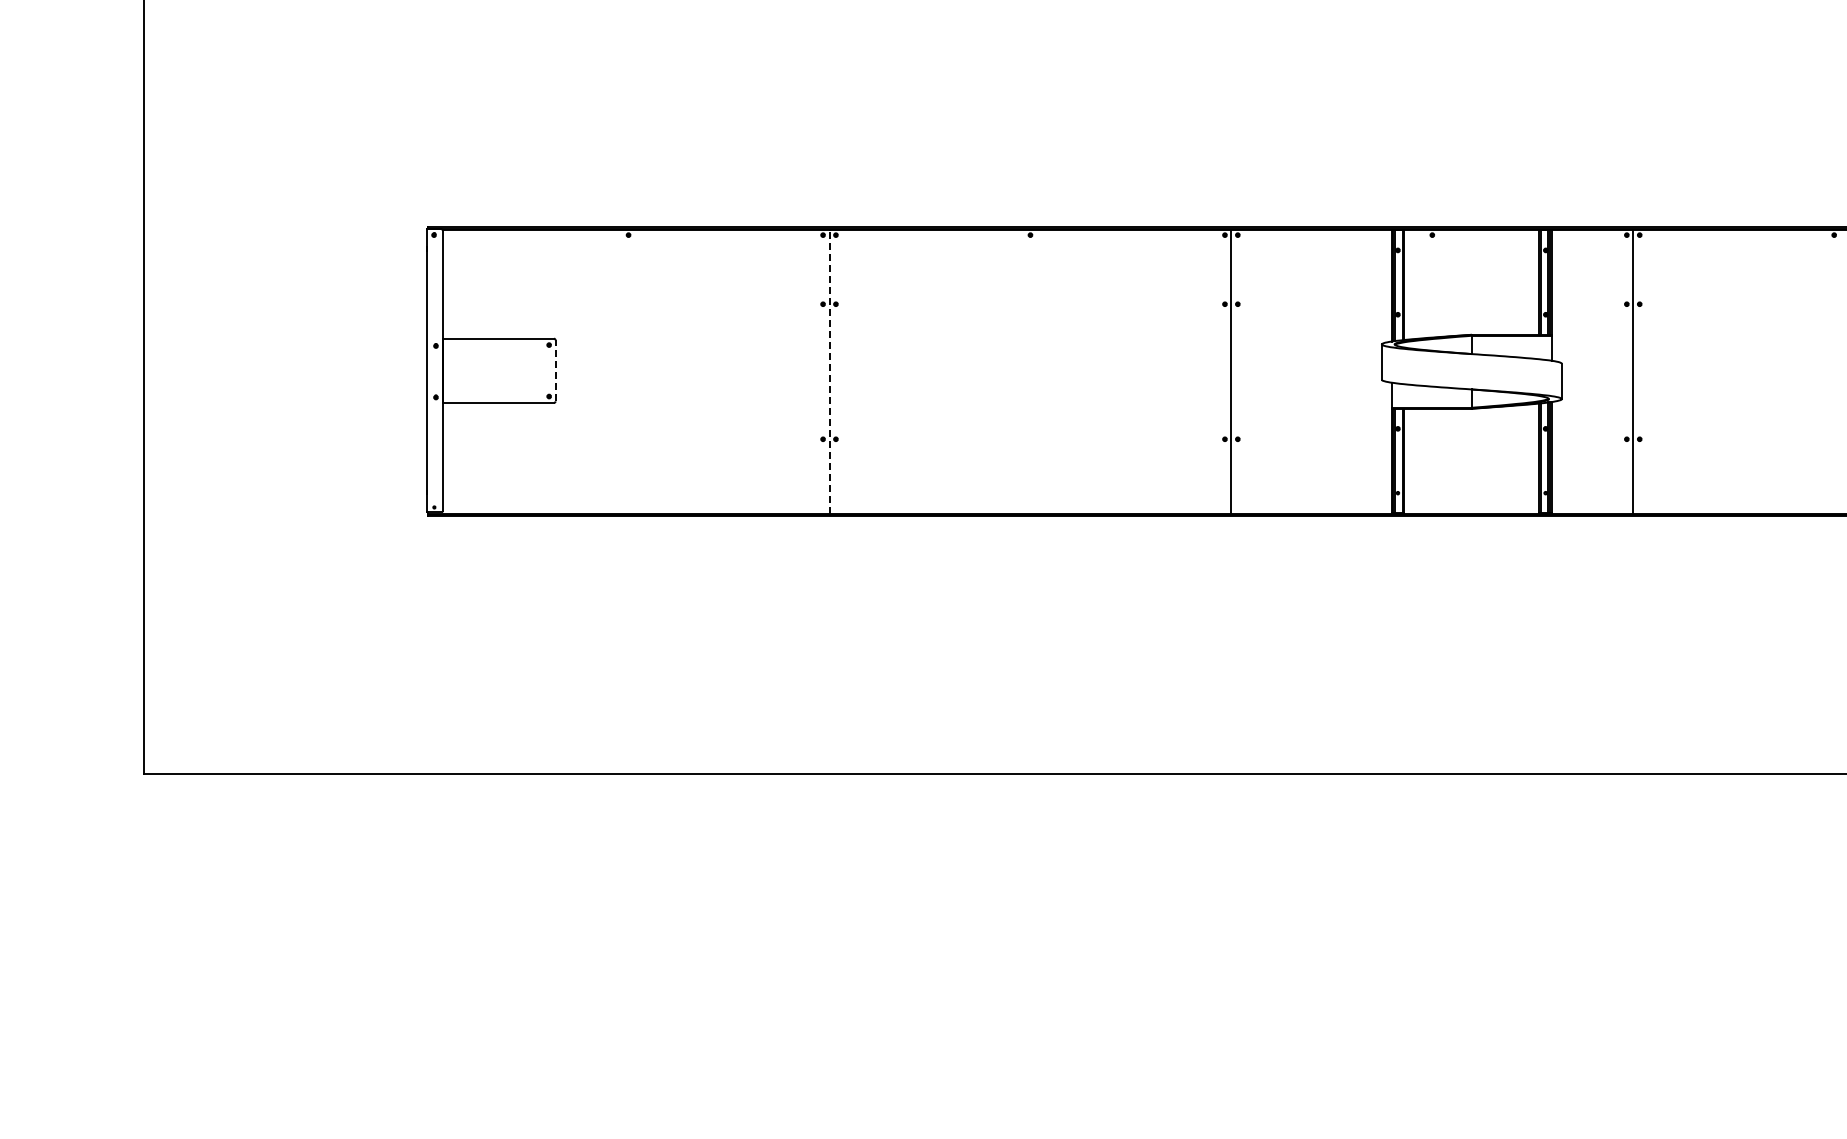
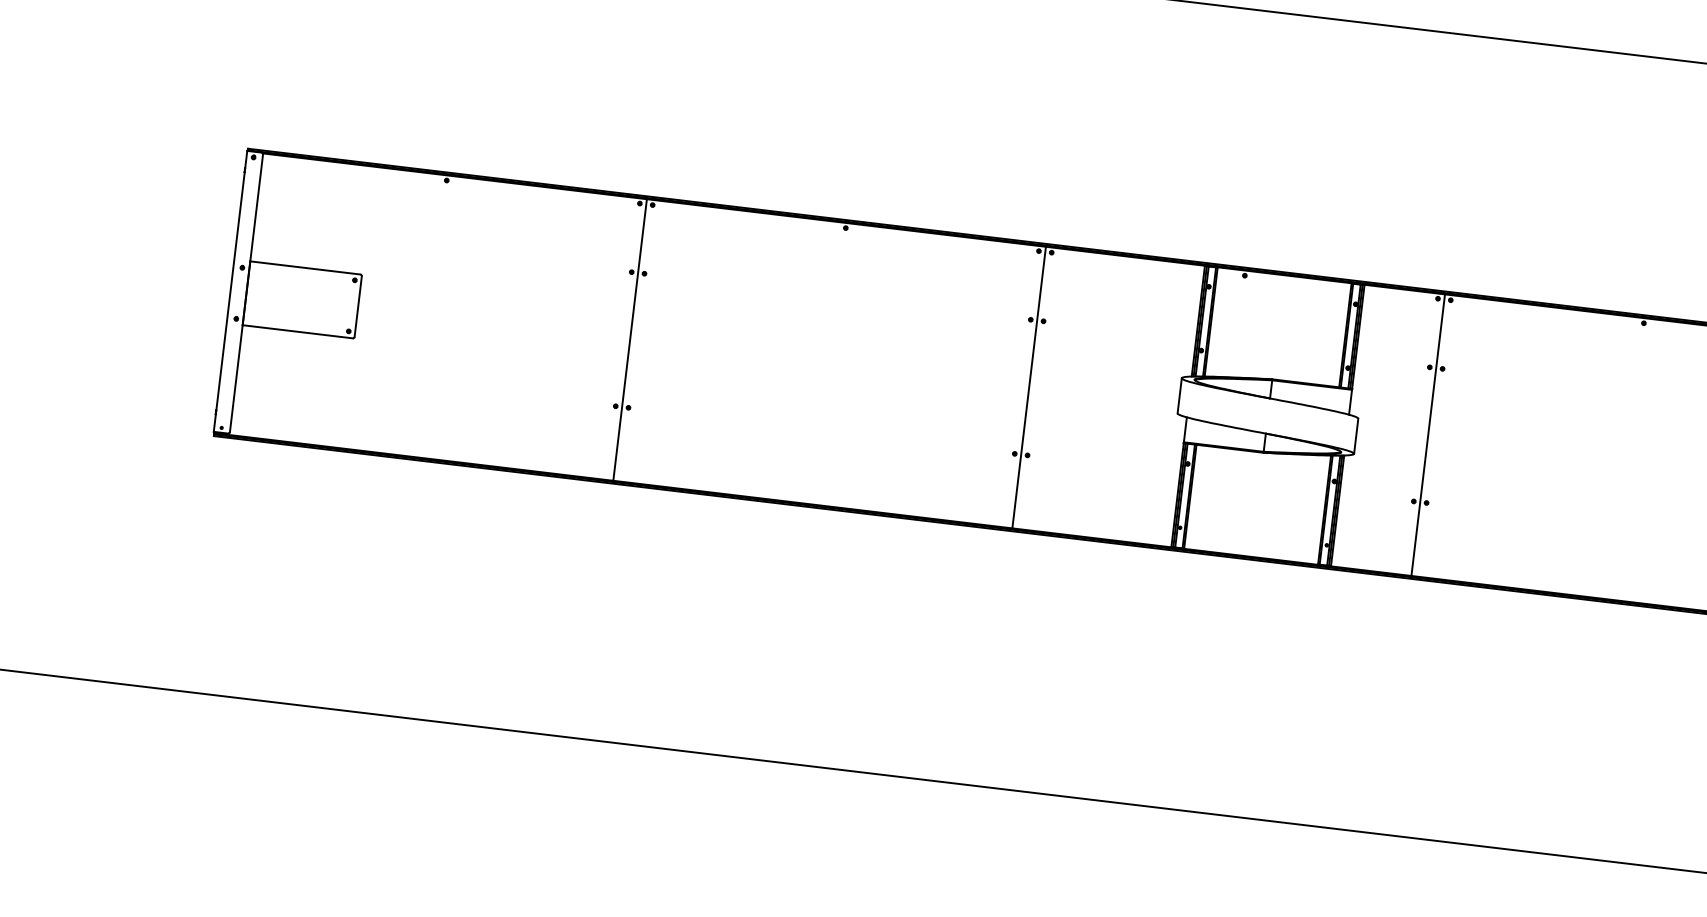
line: (555, 370) -> (358, 306), dashed -> solid
line: (829, 371) -> (630, 339), dashed -> solid

